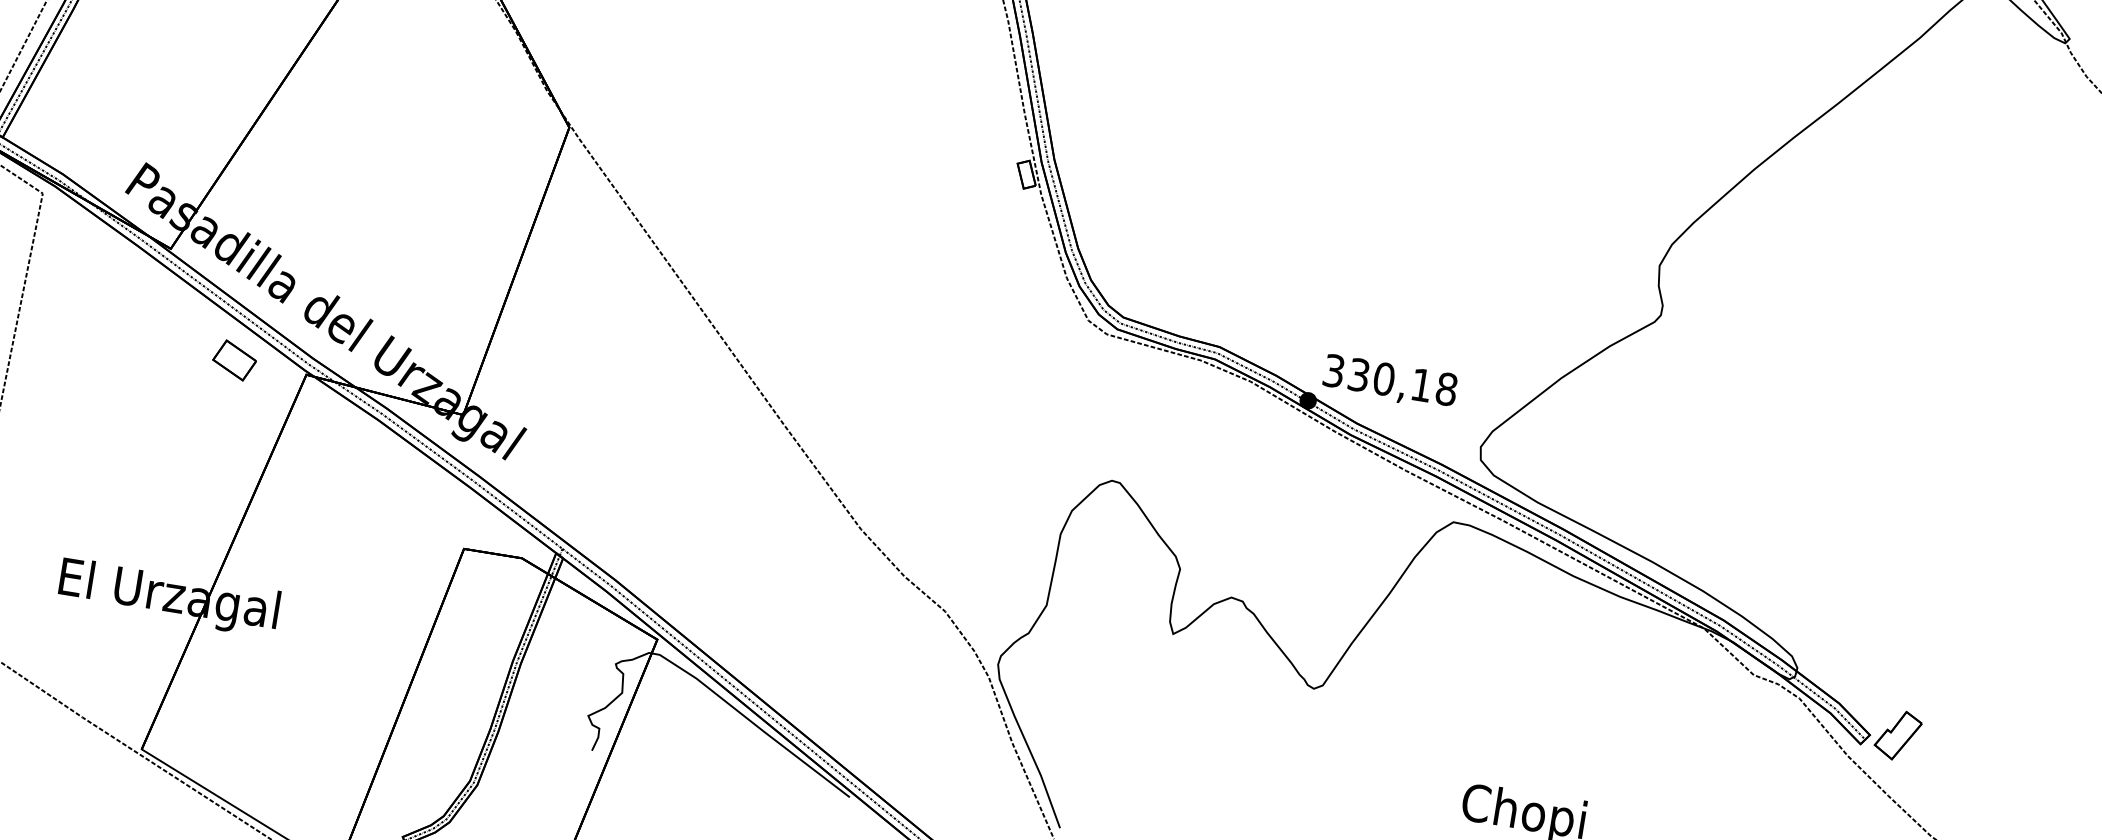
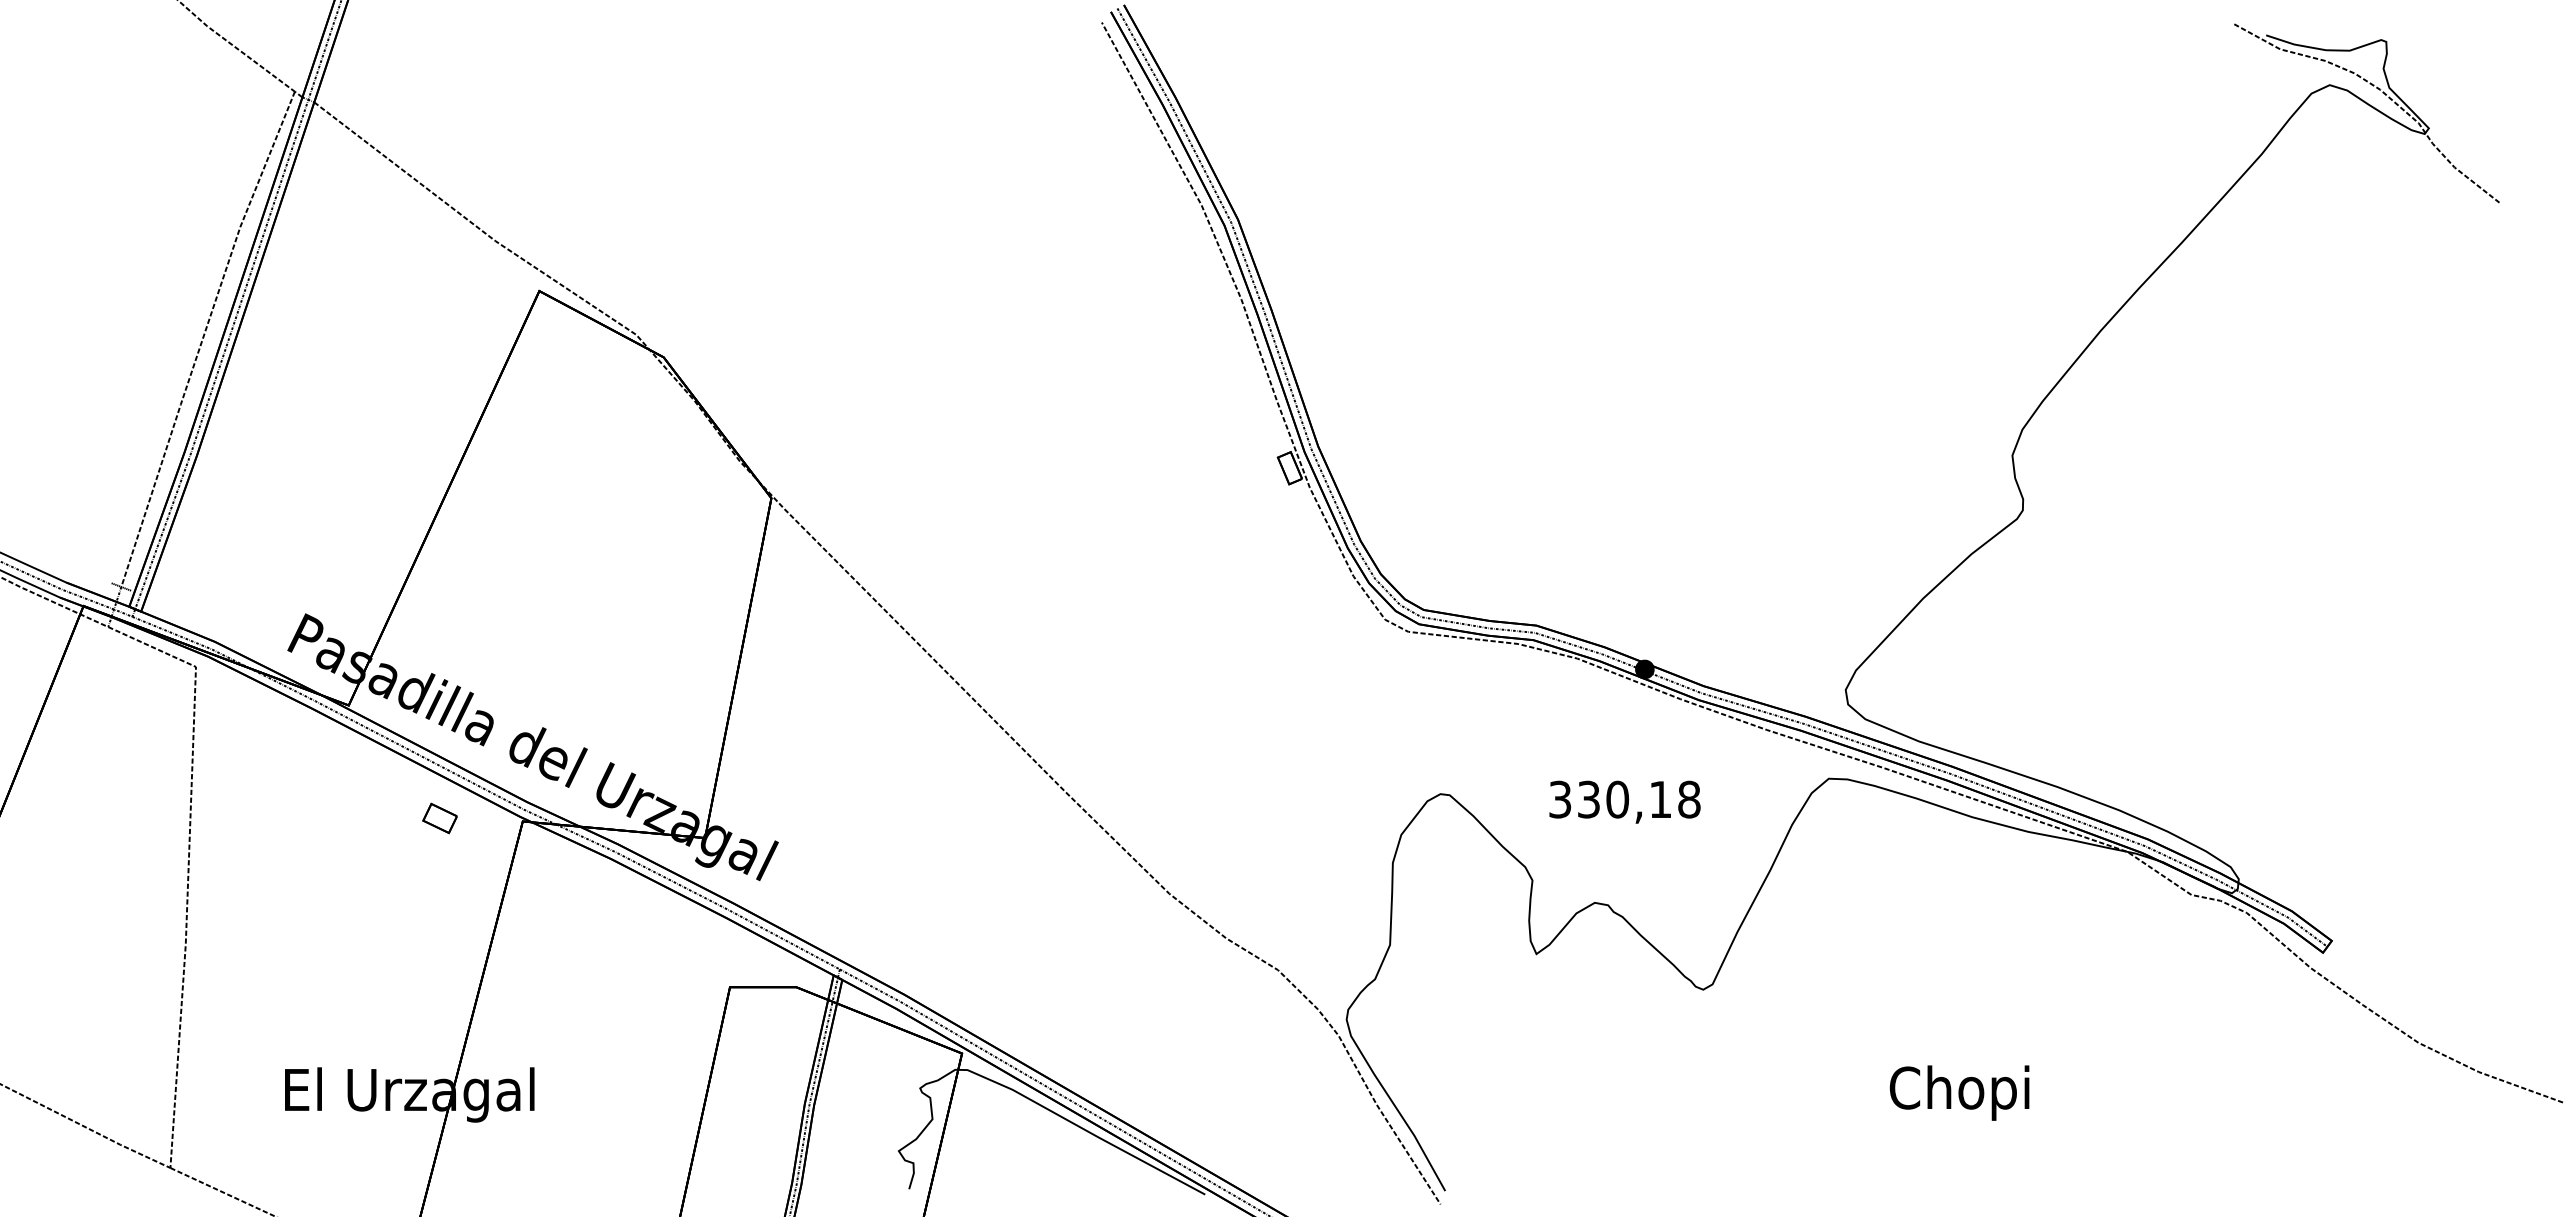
part: (234, 360) -> (439, 818), size x0.7
text: (1389, 381) -> (1624, 801), moved
part: (1898, 734) -> (2363, 935), removed

